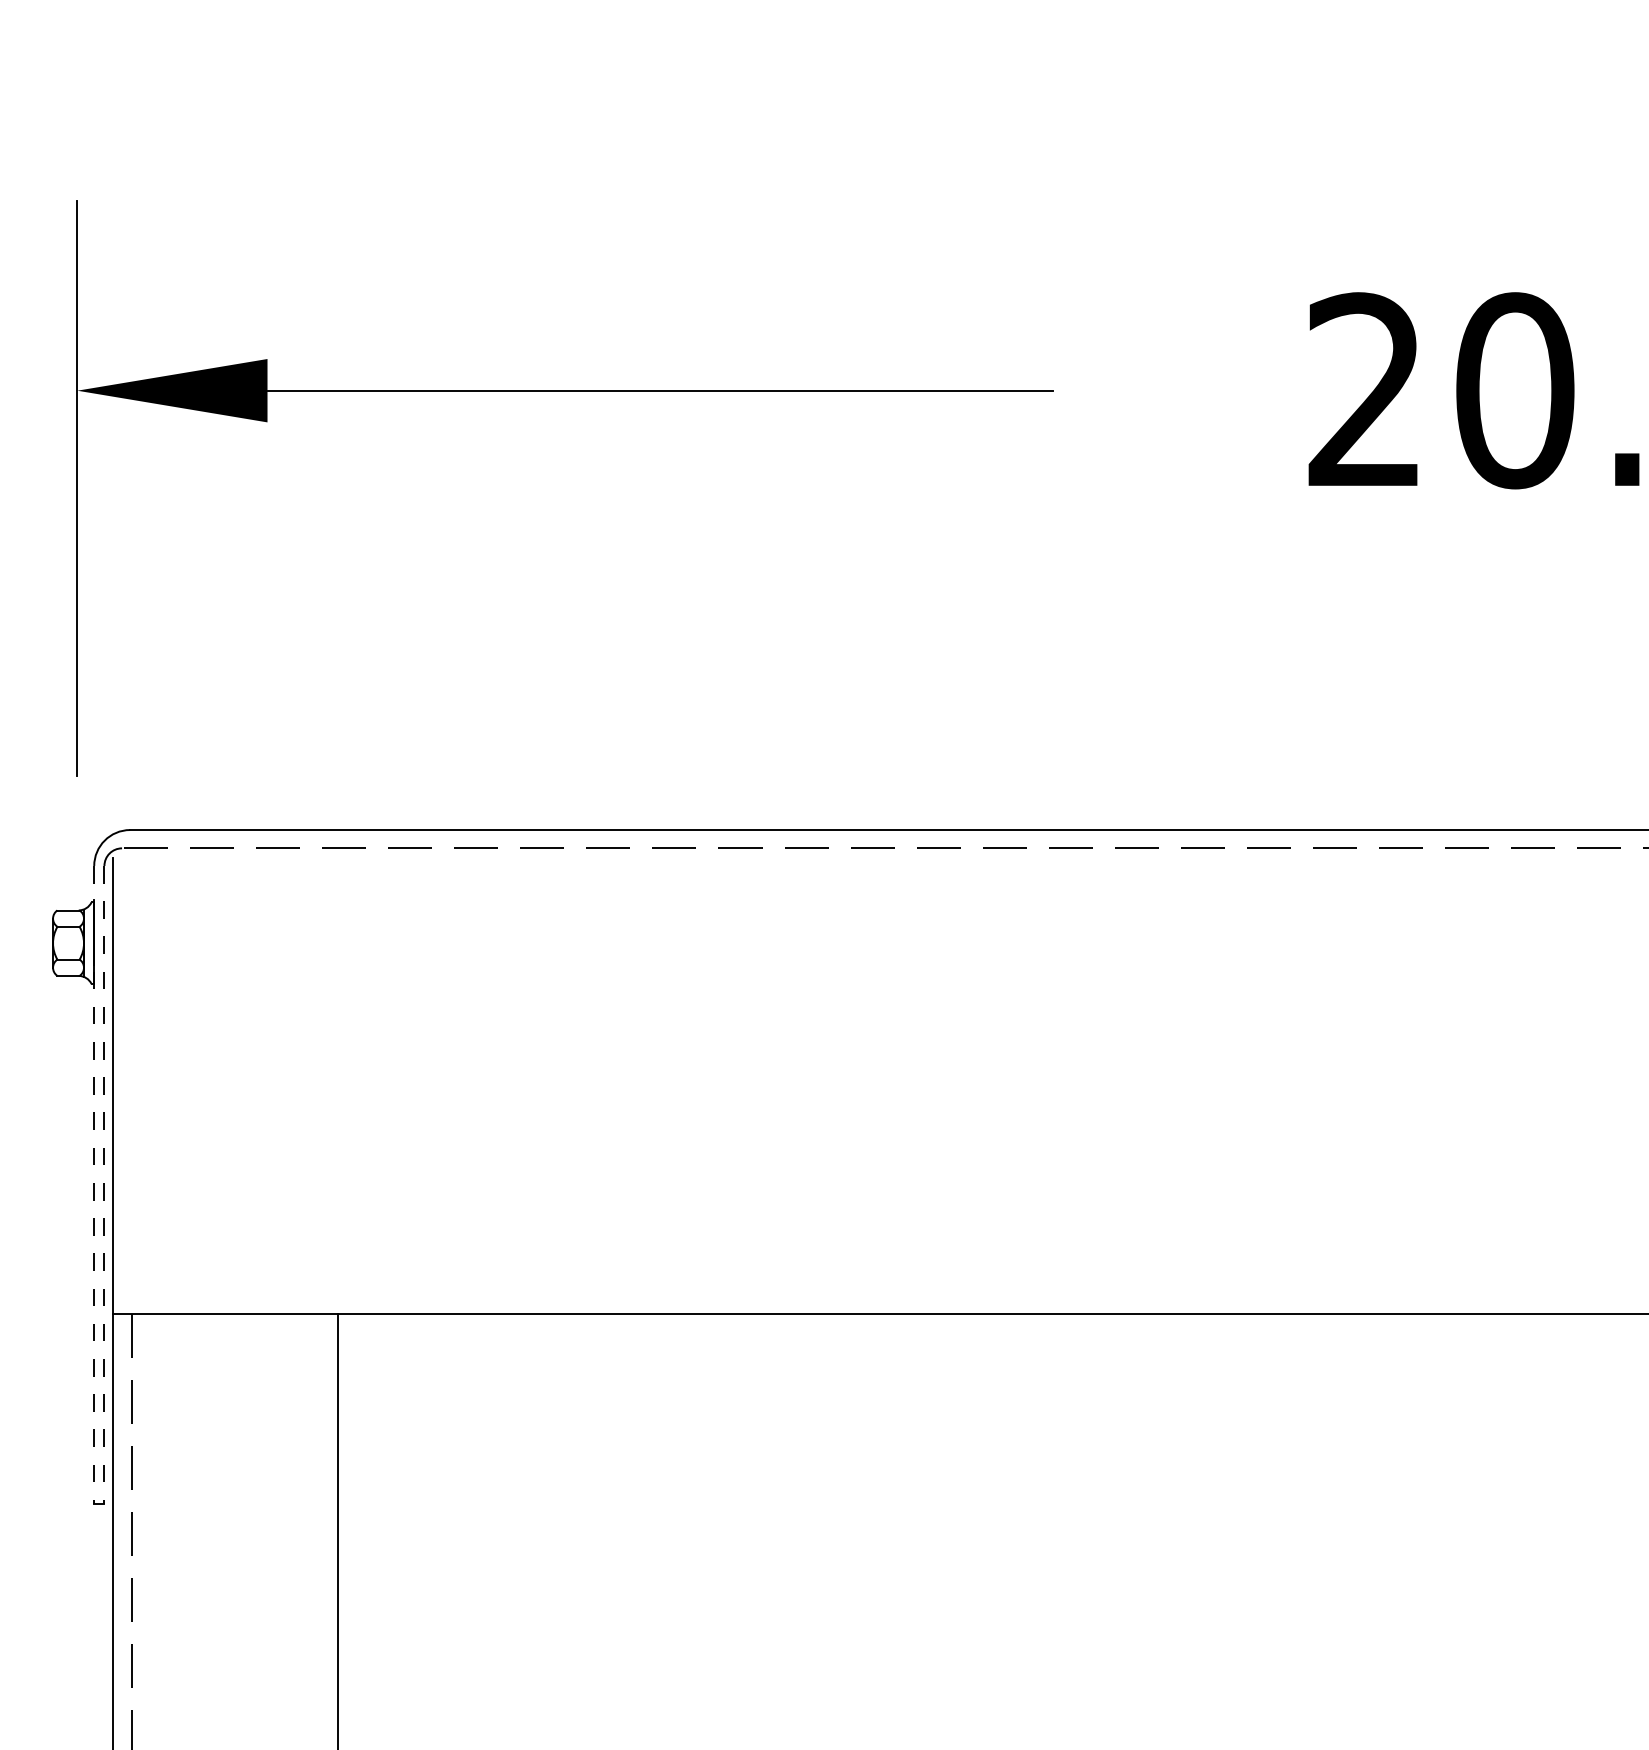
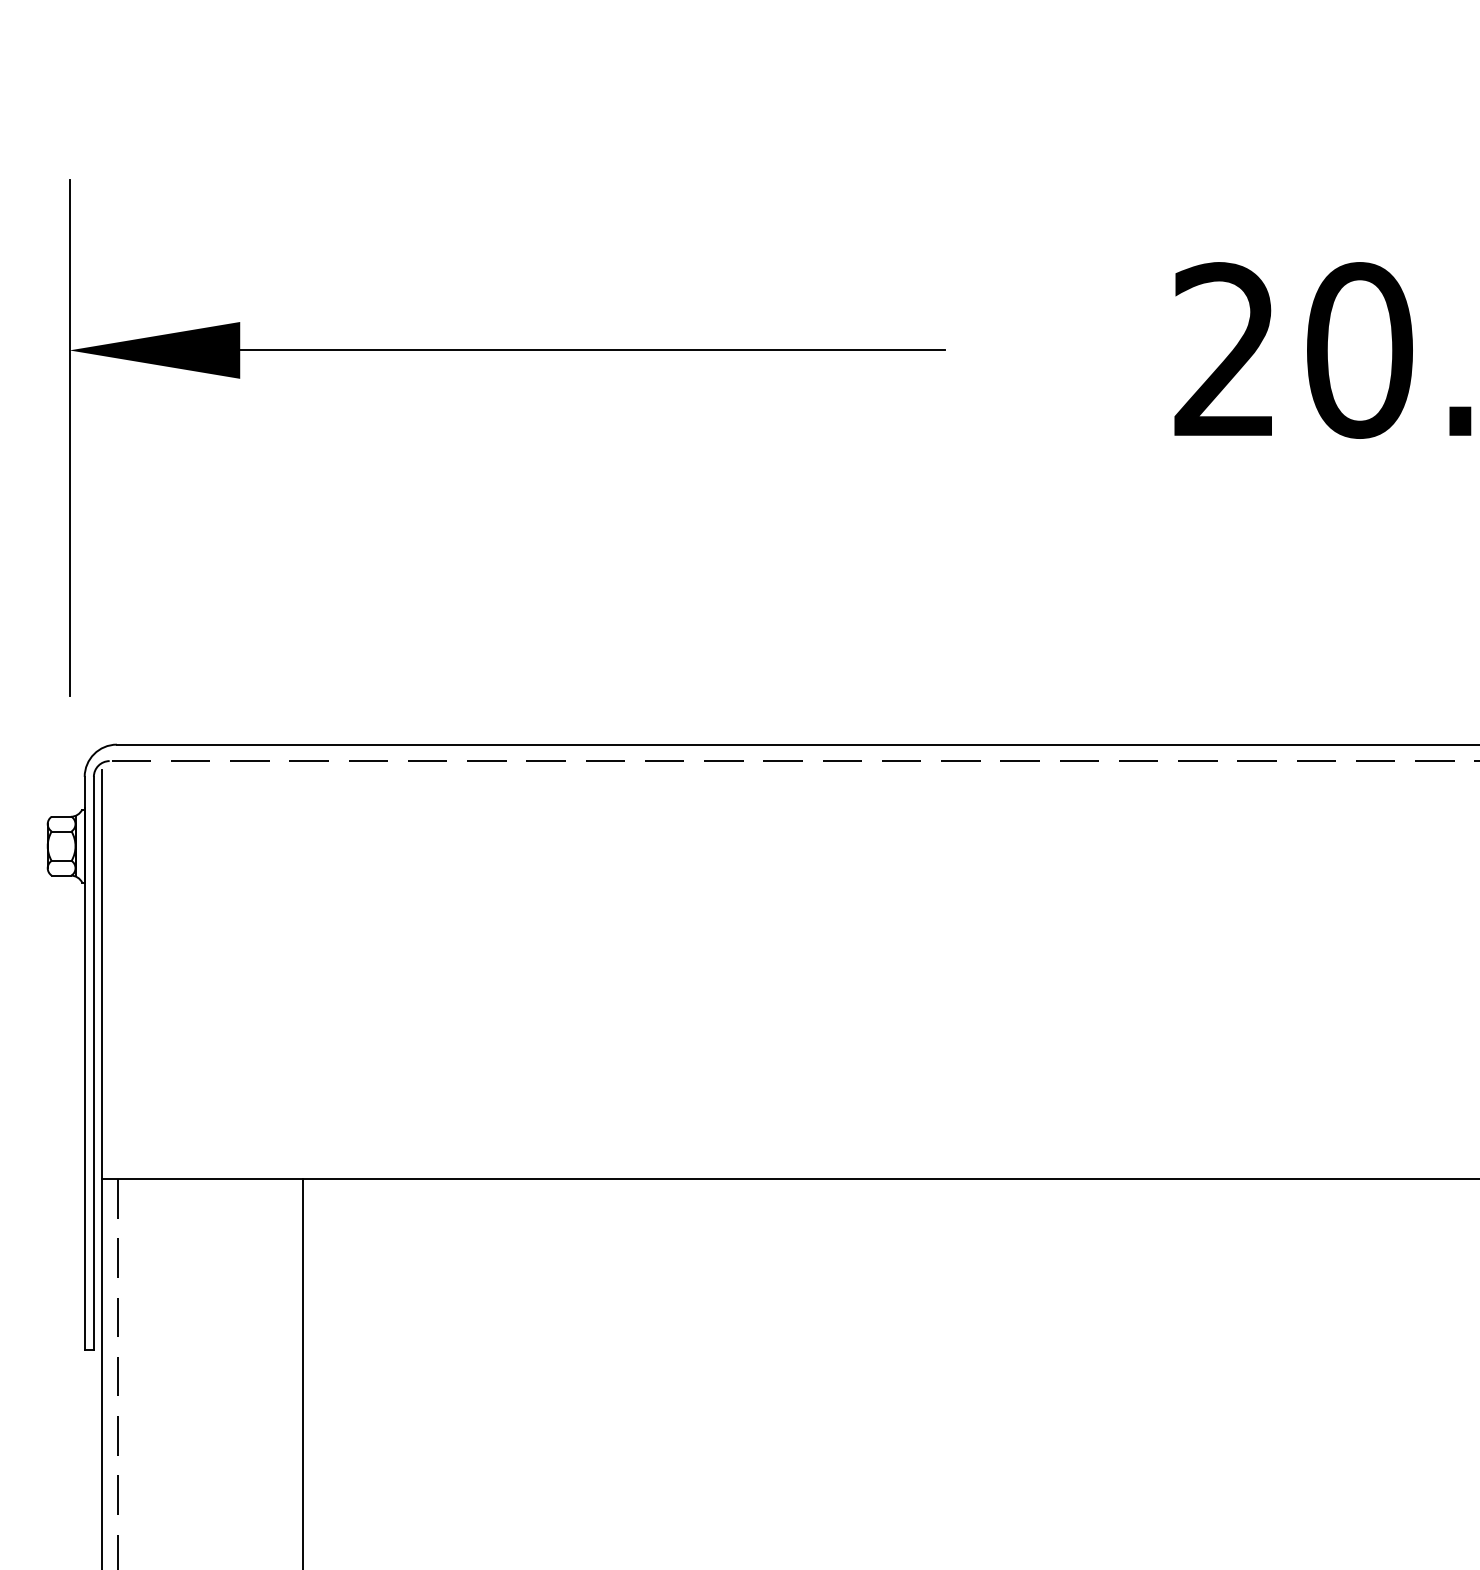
line: (94, 1185) -> (84, 1063), dashed -> solid
line: (104, 1185) -> (93, 1063), dashed -> solid

